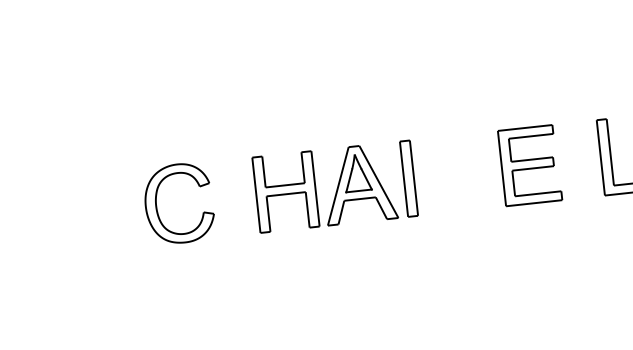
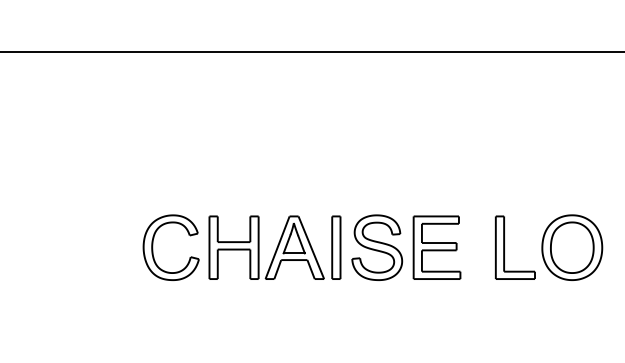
part: (458, 173) -> (377, 247), added
part: (157, 205) -> (153, 247), moved

